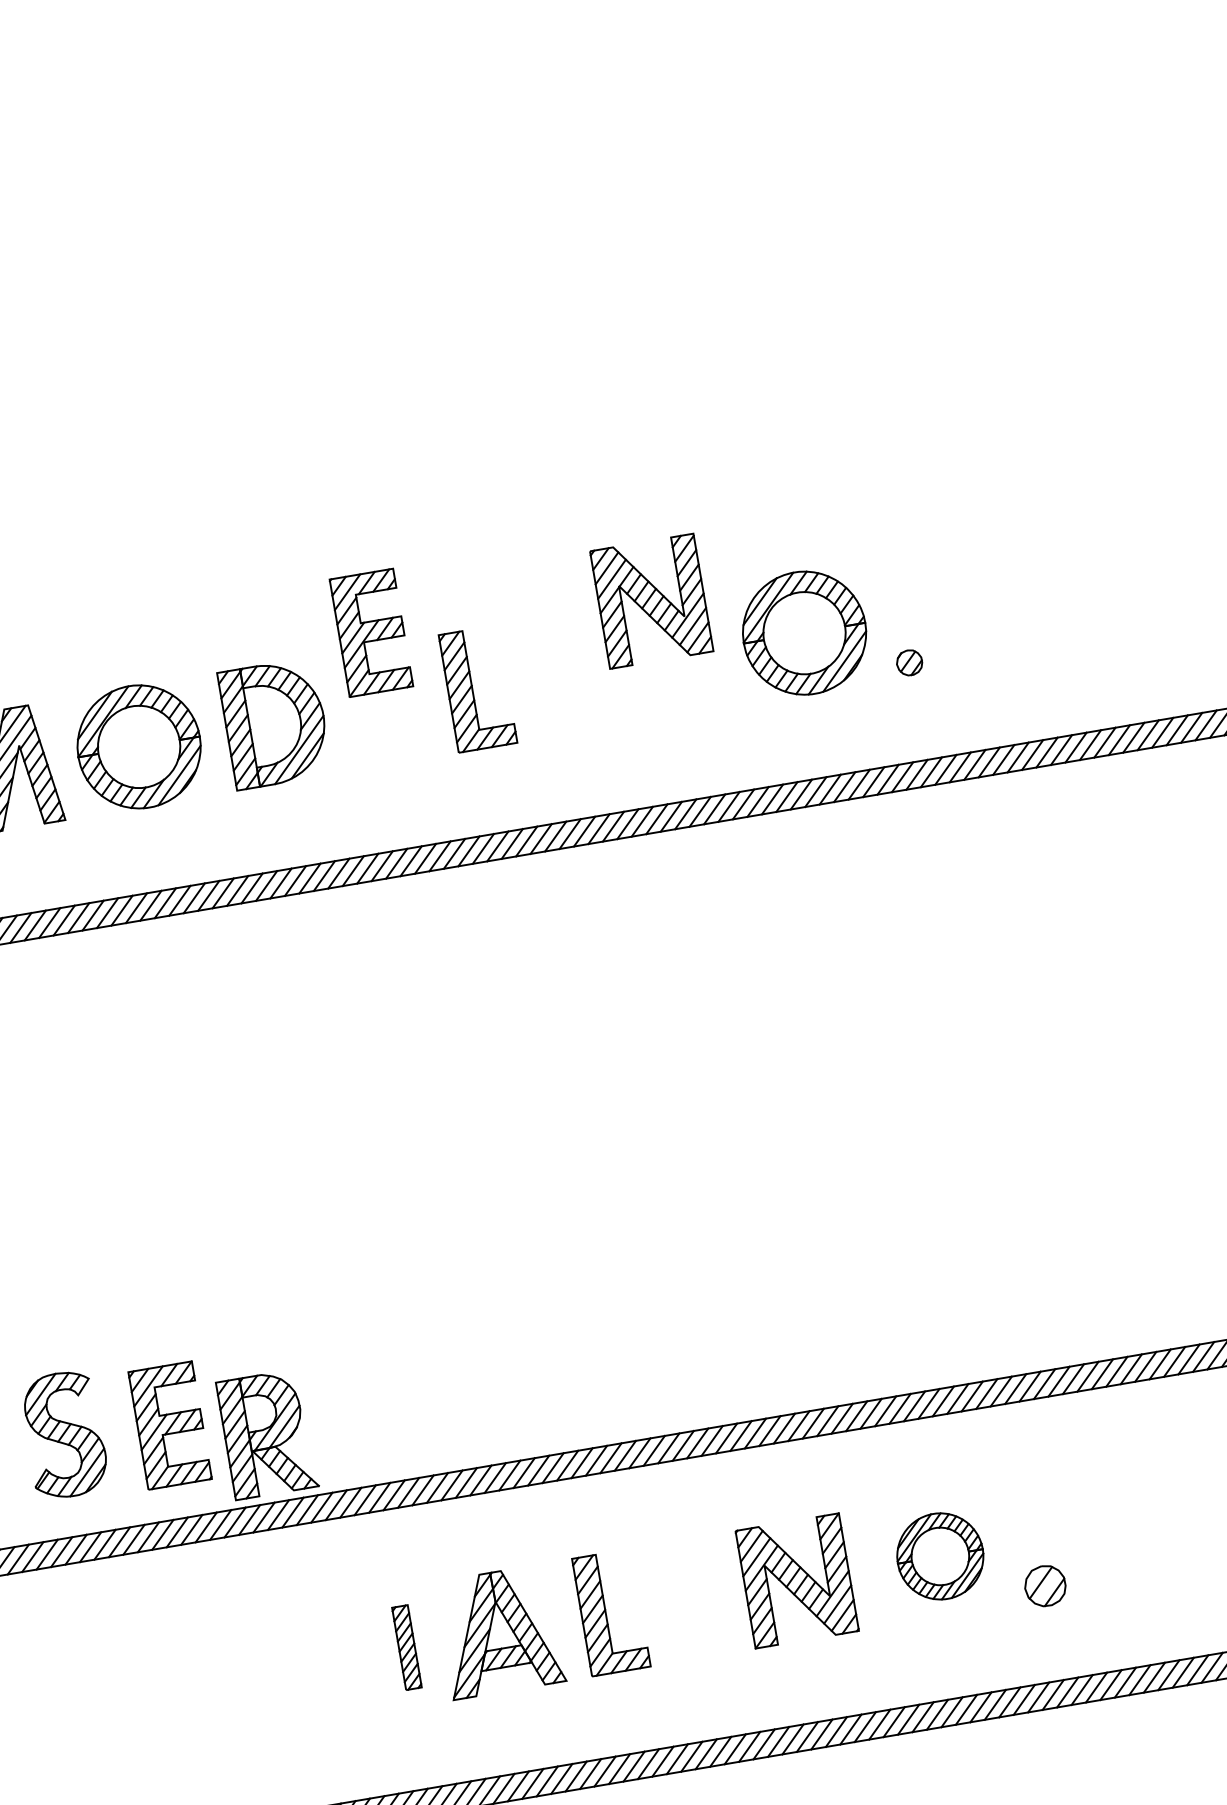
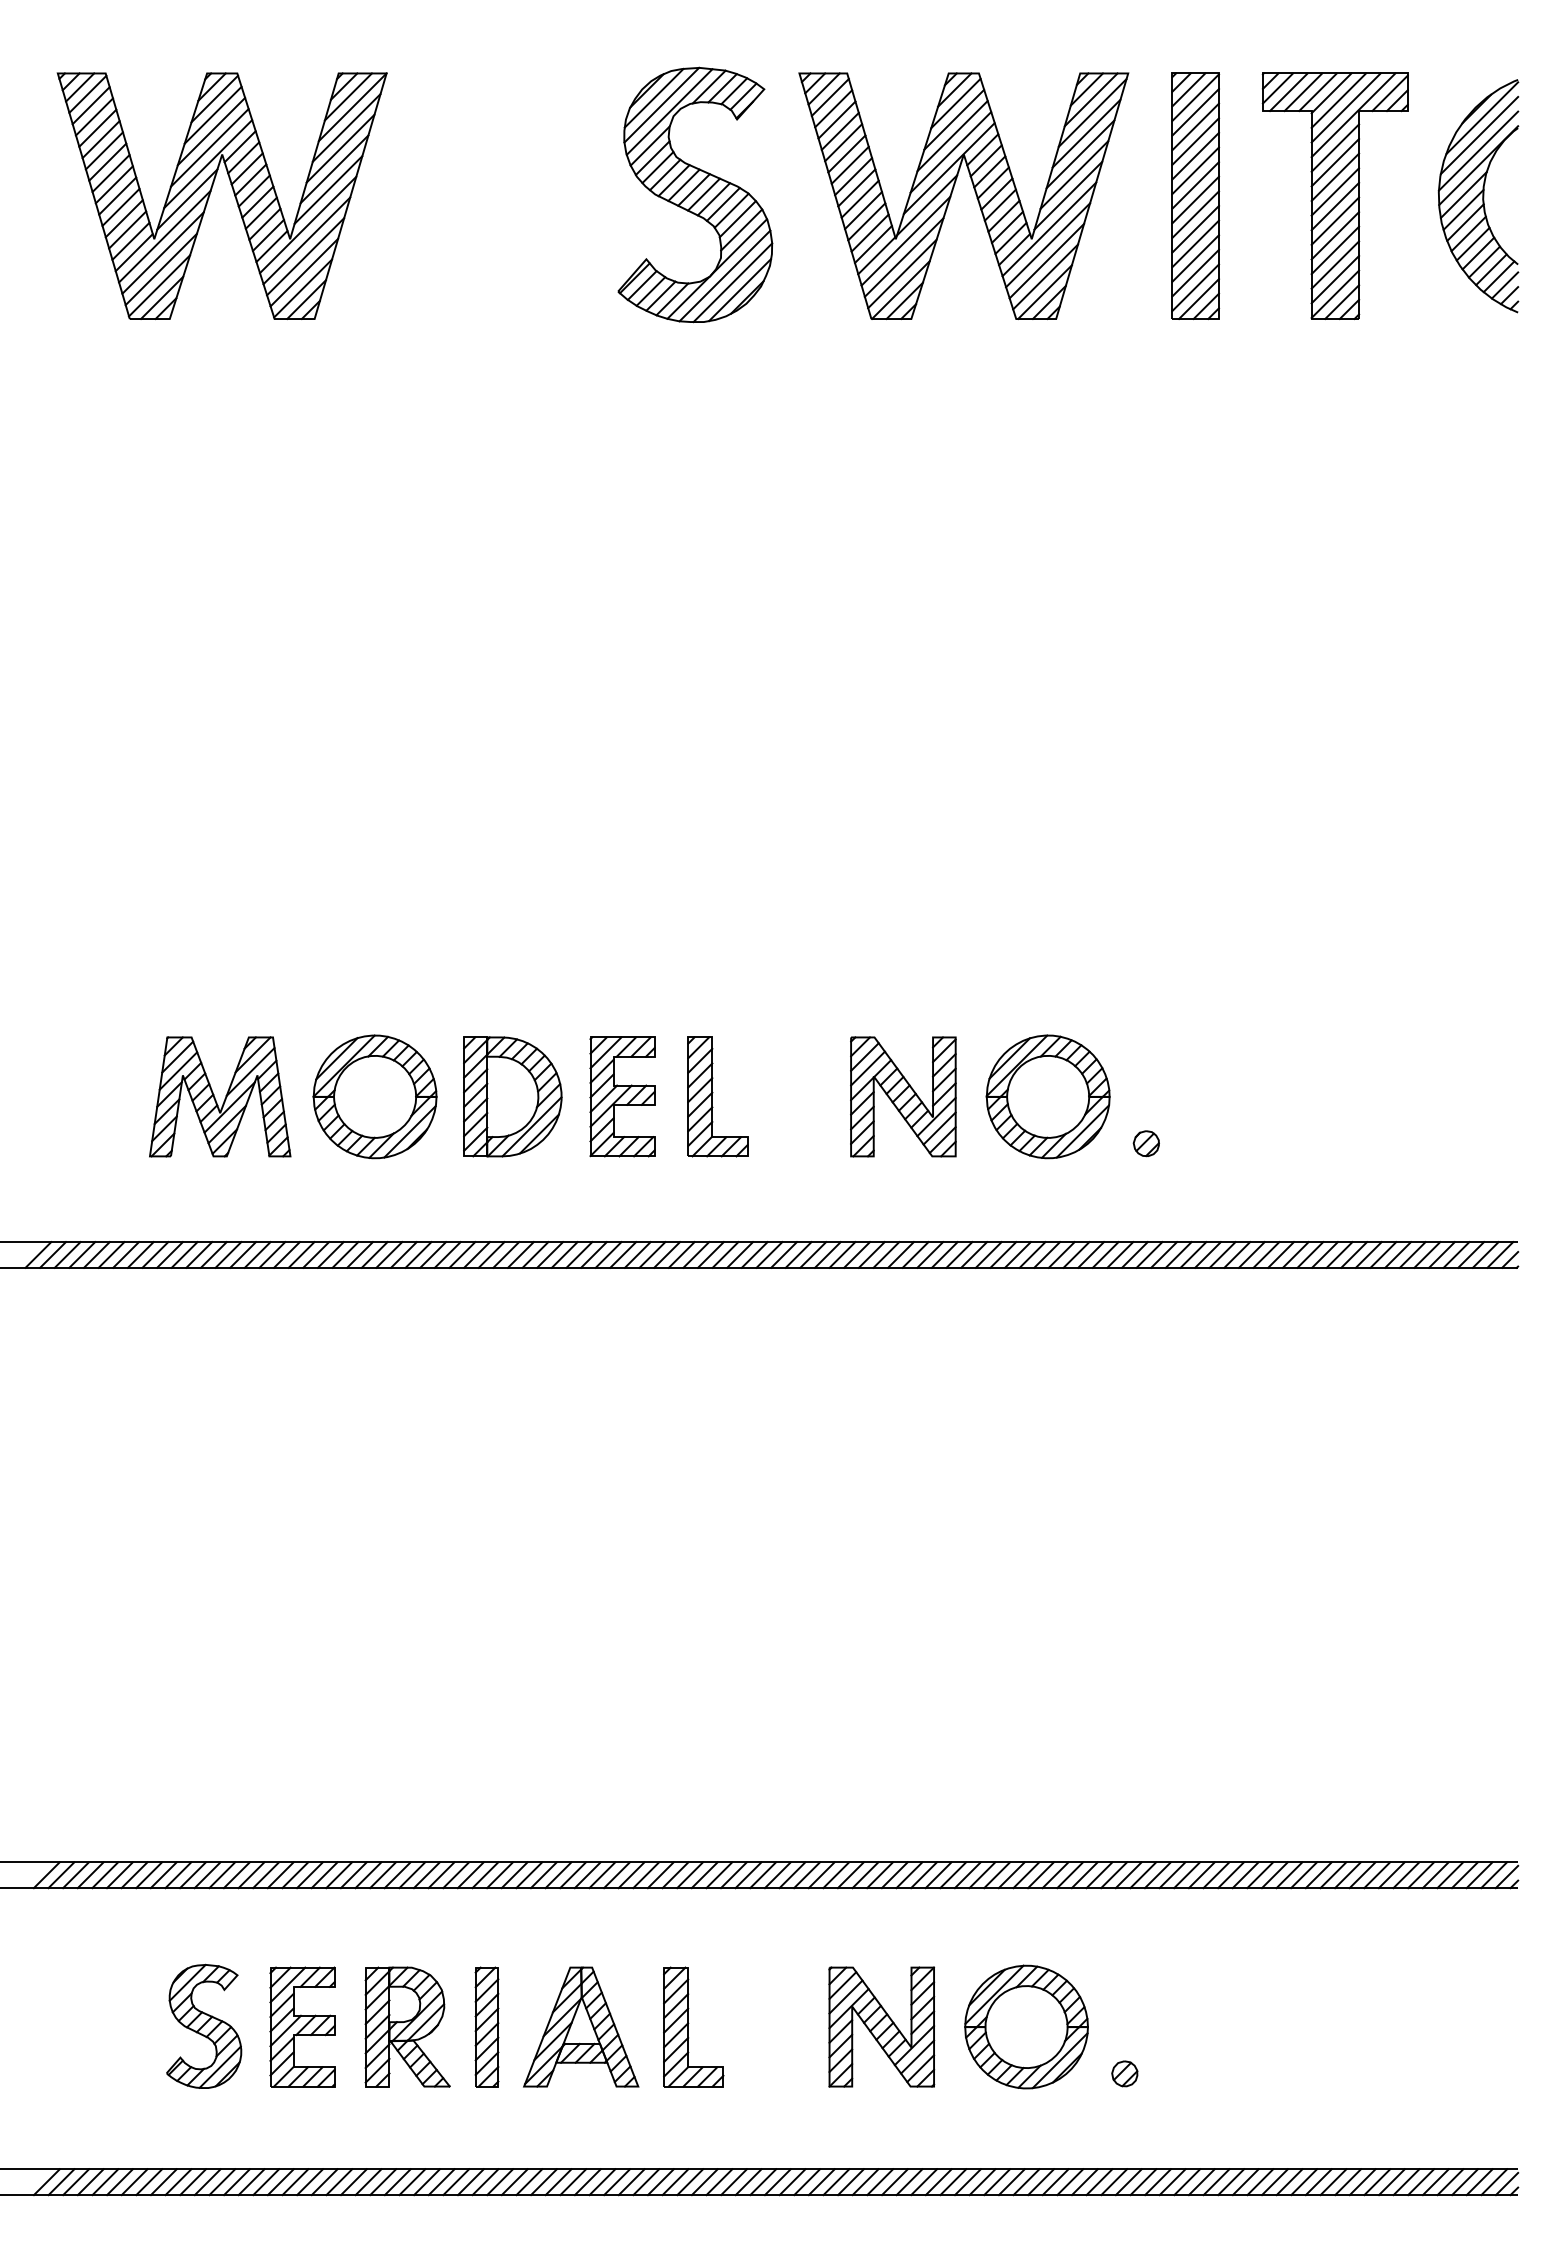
part: (651, 600) -> (903, 1096), moved
part: (371, 632) -> (622, 1096), moved
part: (169, 1425) -> (302, 2026), moved
part: (64, 1433) -> (204, 2025), moved
part: (267, 1433) -> (407, 2026), moved
part: (940, 1555) -> (1026, 2026), size x1.43
part: (1045, 1585) -> (1124, 2073), size x0.62
part: (406, 1647) -> (486, 2026), size x1.43

